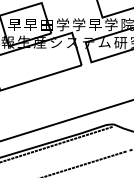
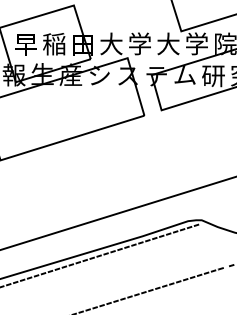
text: (30, 24) -> (53, 43), 早 -> 稲
text: (62, 24) -> (110, 43), 学 -> 大
text: (95, 24) -> (168, 43), 早 -> 大

